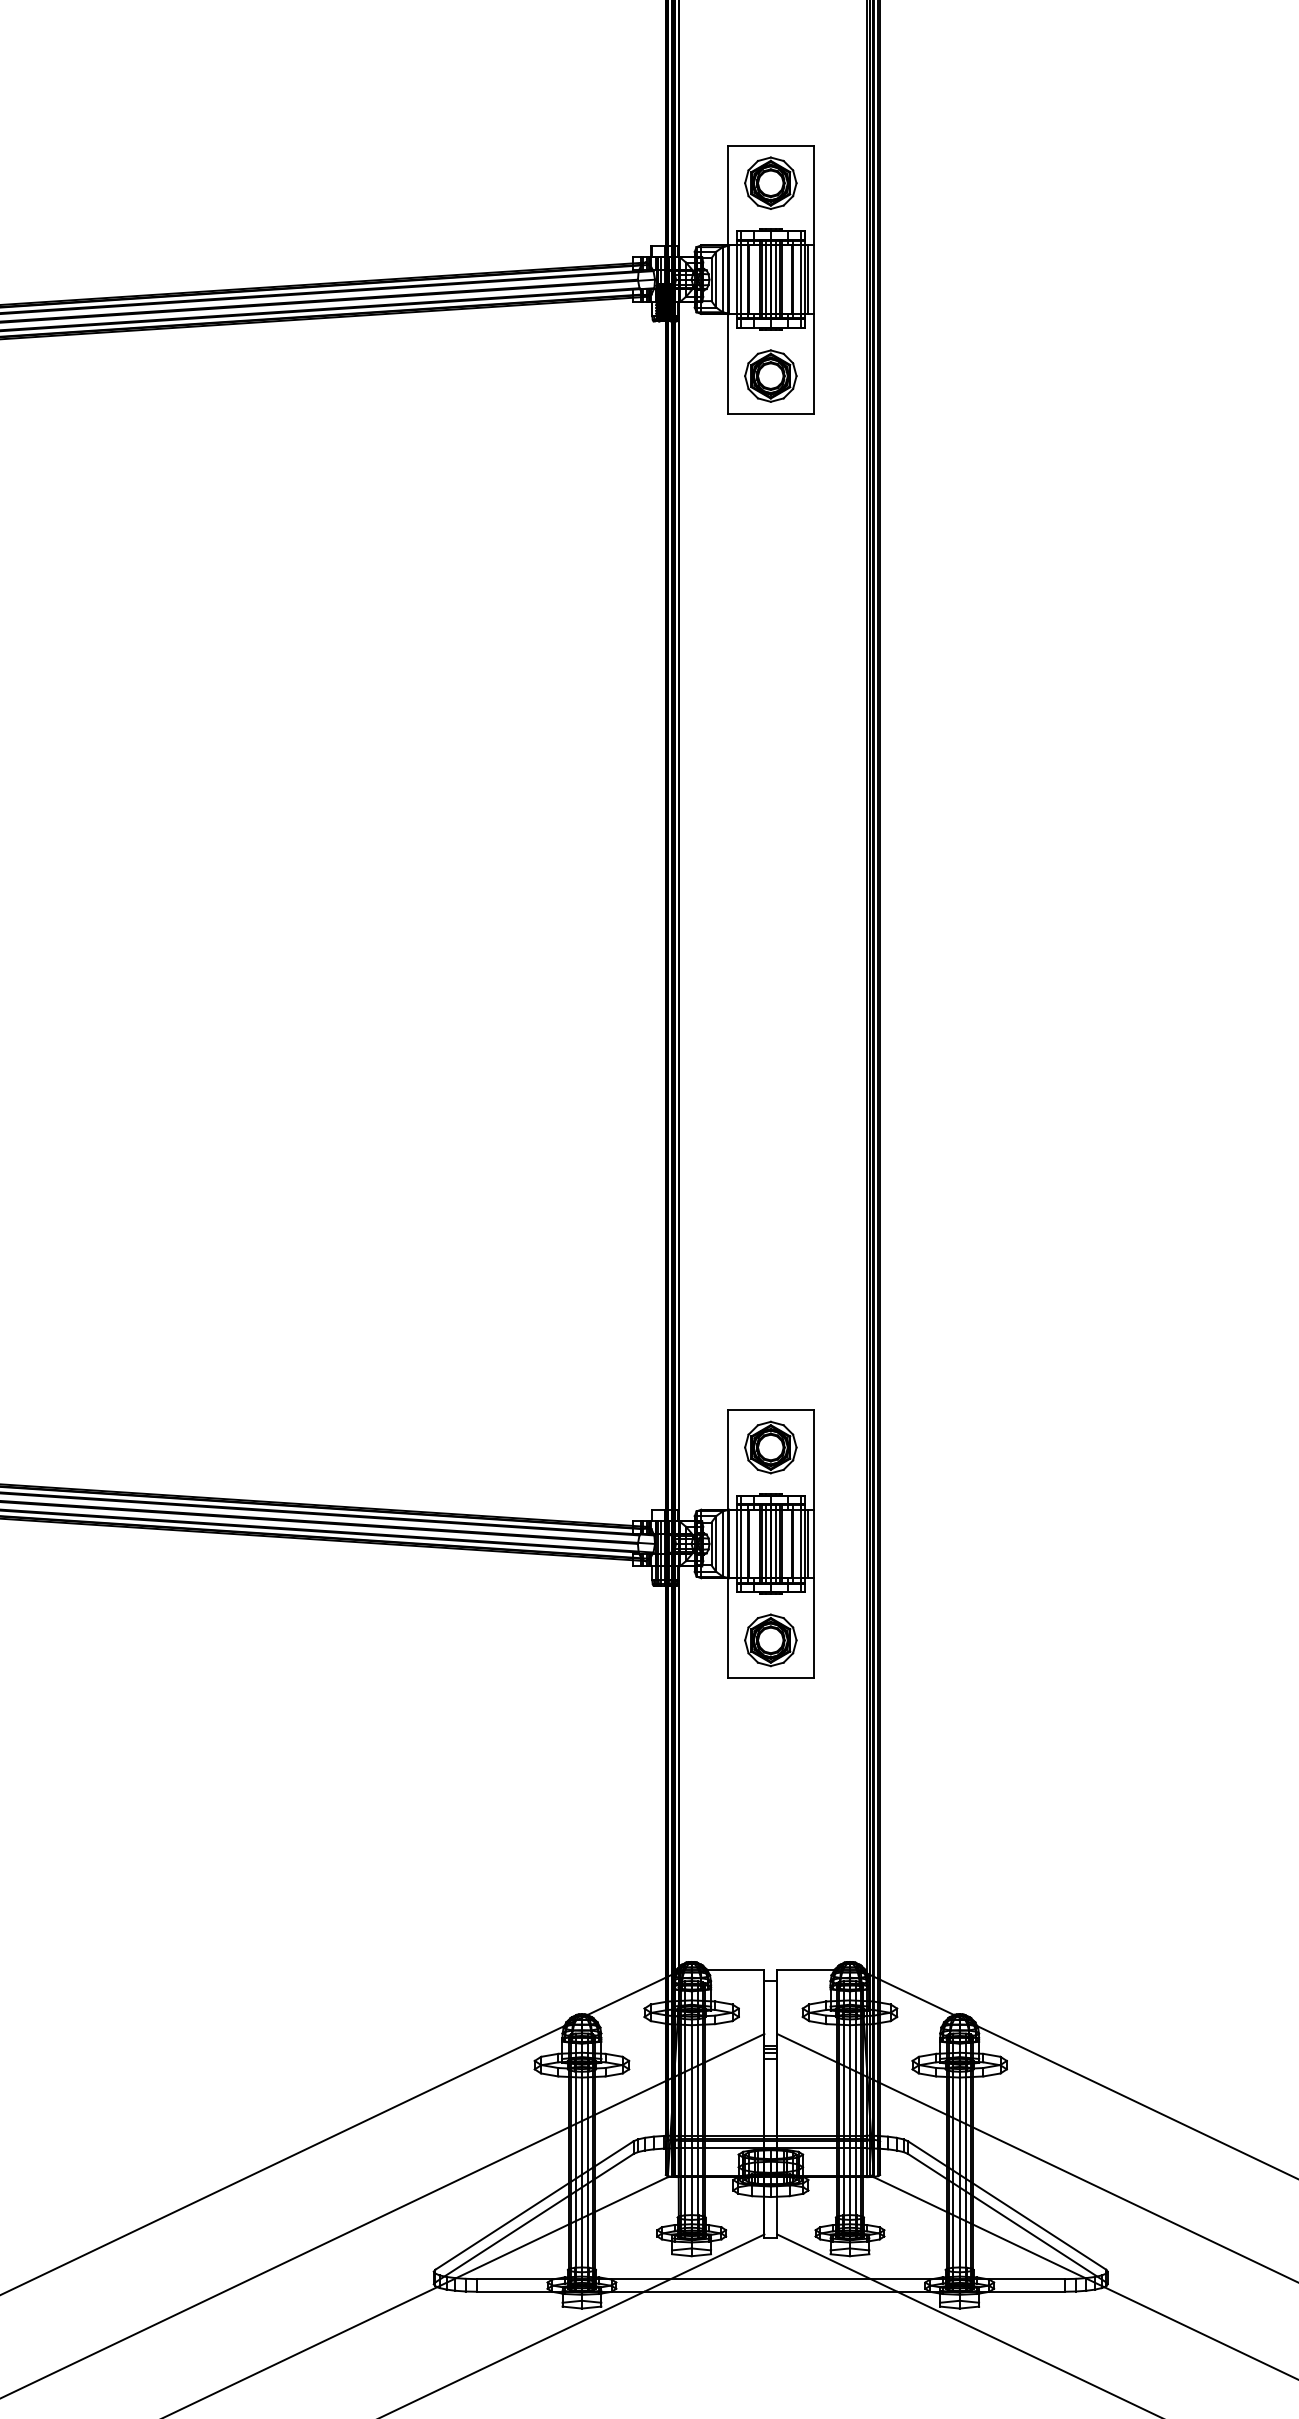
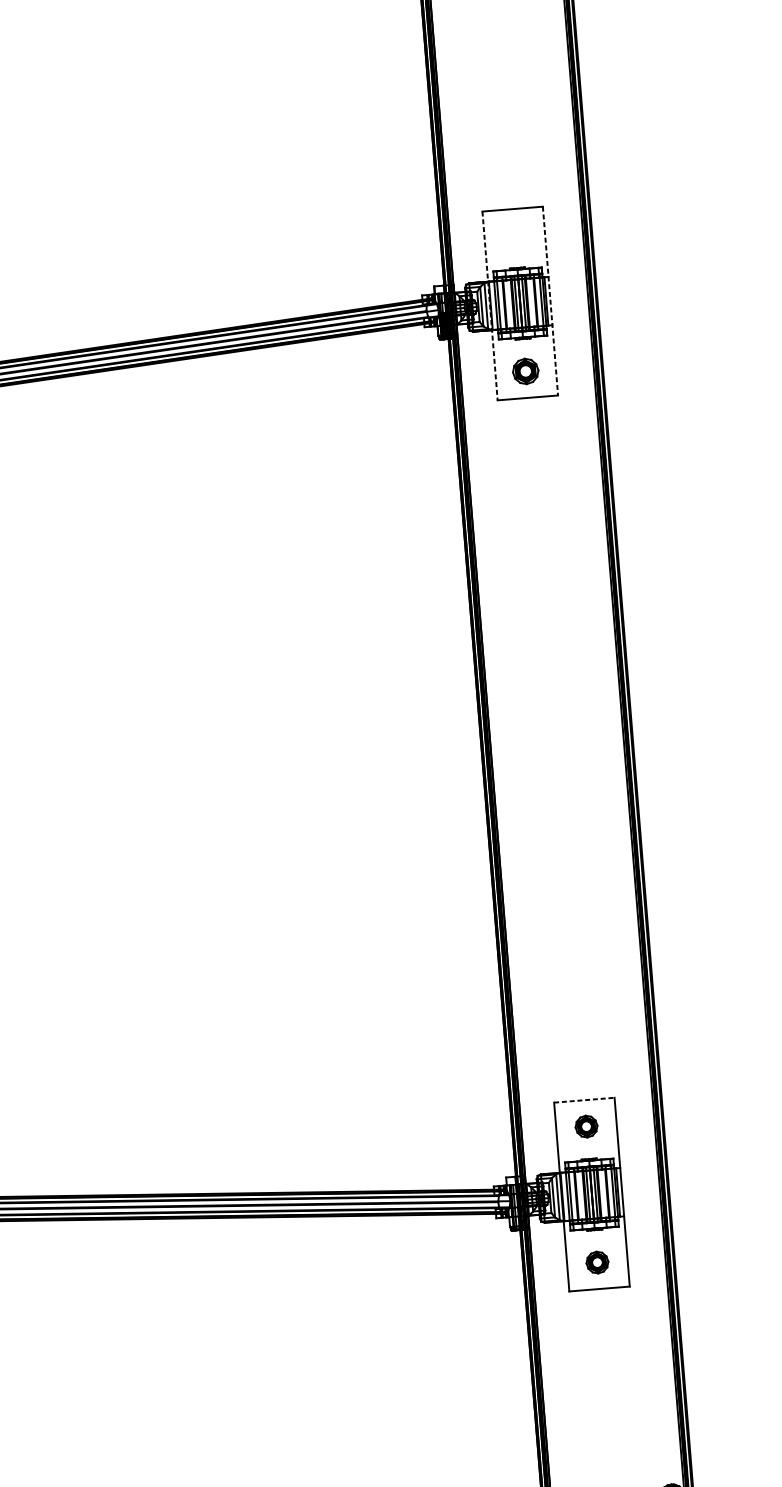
part: (770, 182) -> (514, 235), removed
line: (727, 279) -> (489, 305), solid -> dashed
line: (813, 279) -> (550, 300), solid -> dashed
part: (770, 375) -> (525, 371), size x0.7
line: (770, 1410) -> (584, 1100), solid -> dashed
part: (770, 1447) -> (586, 1126), size x0.6
part: (770, 1640) -> (597, 1262), size x0.6

